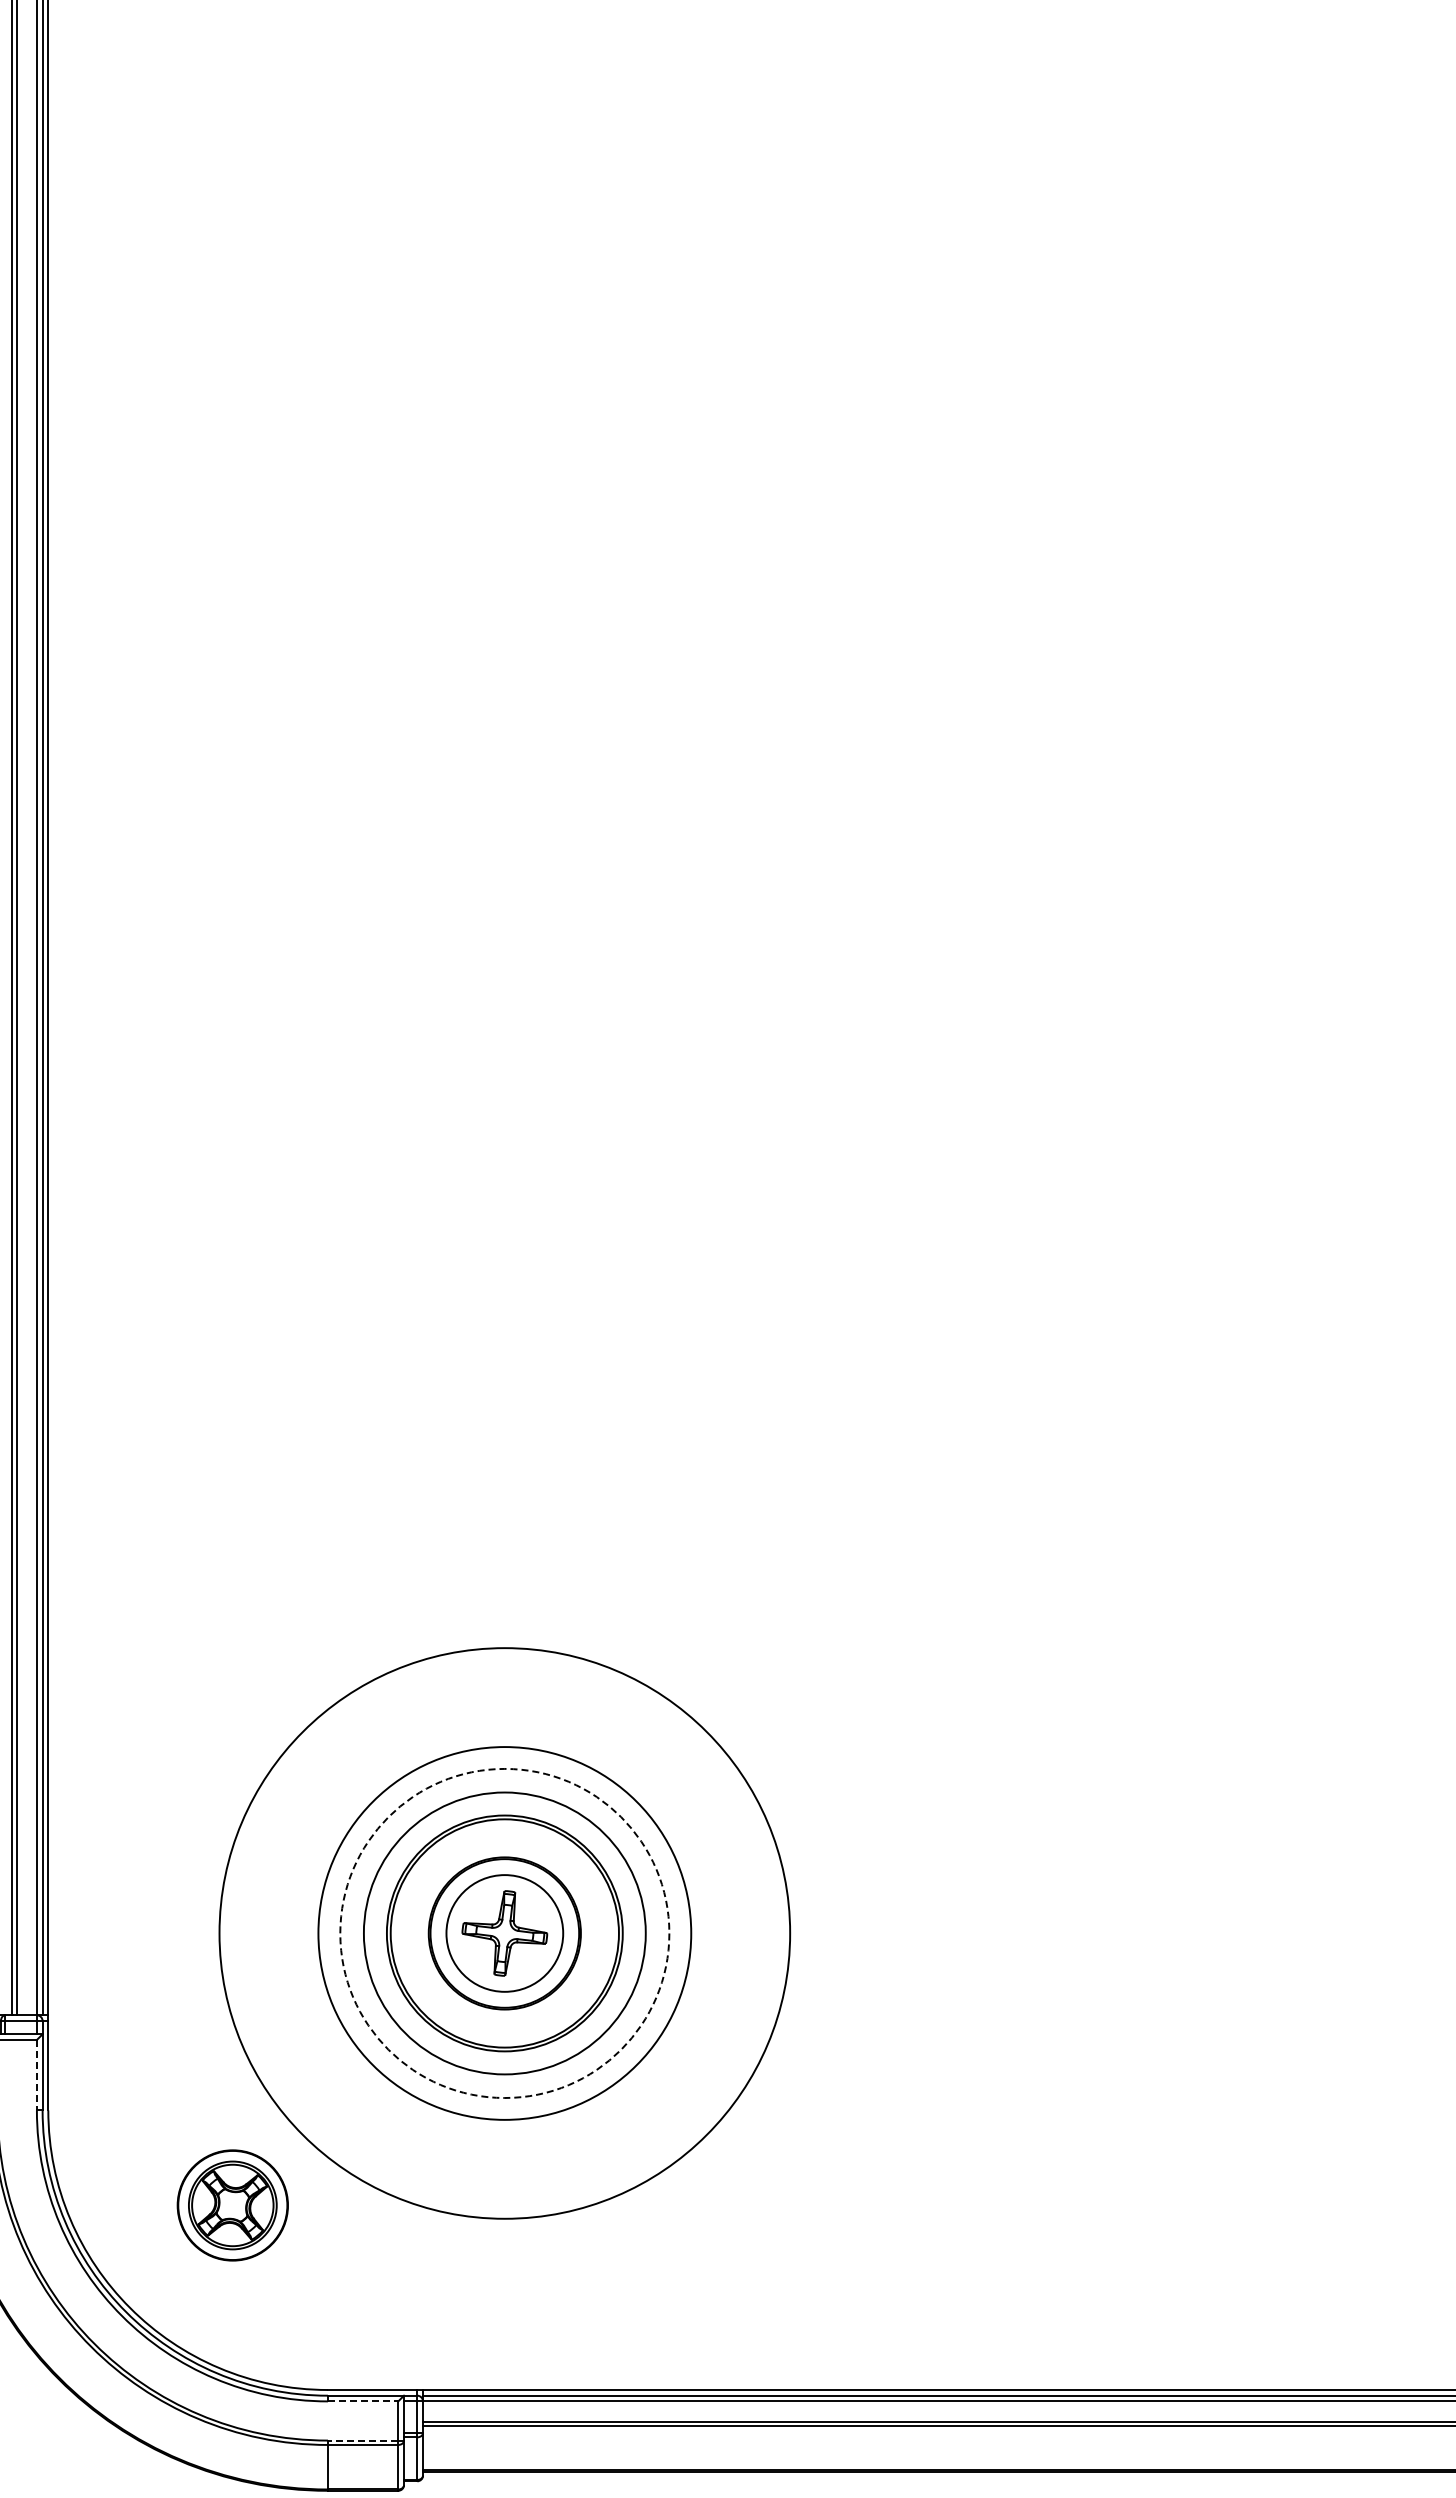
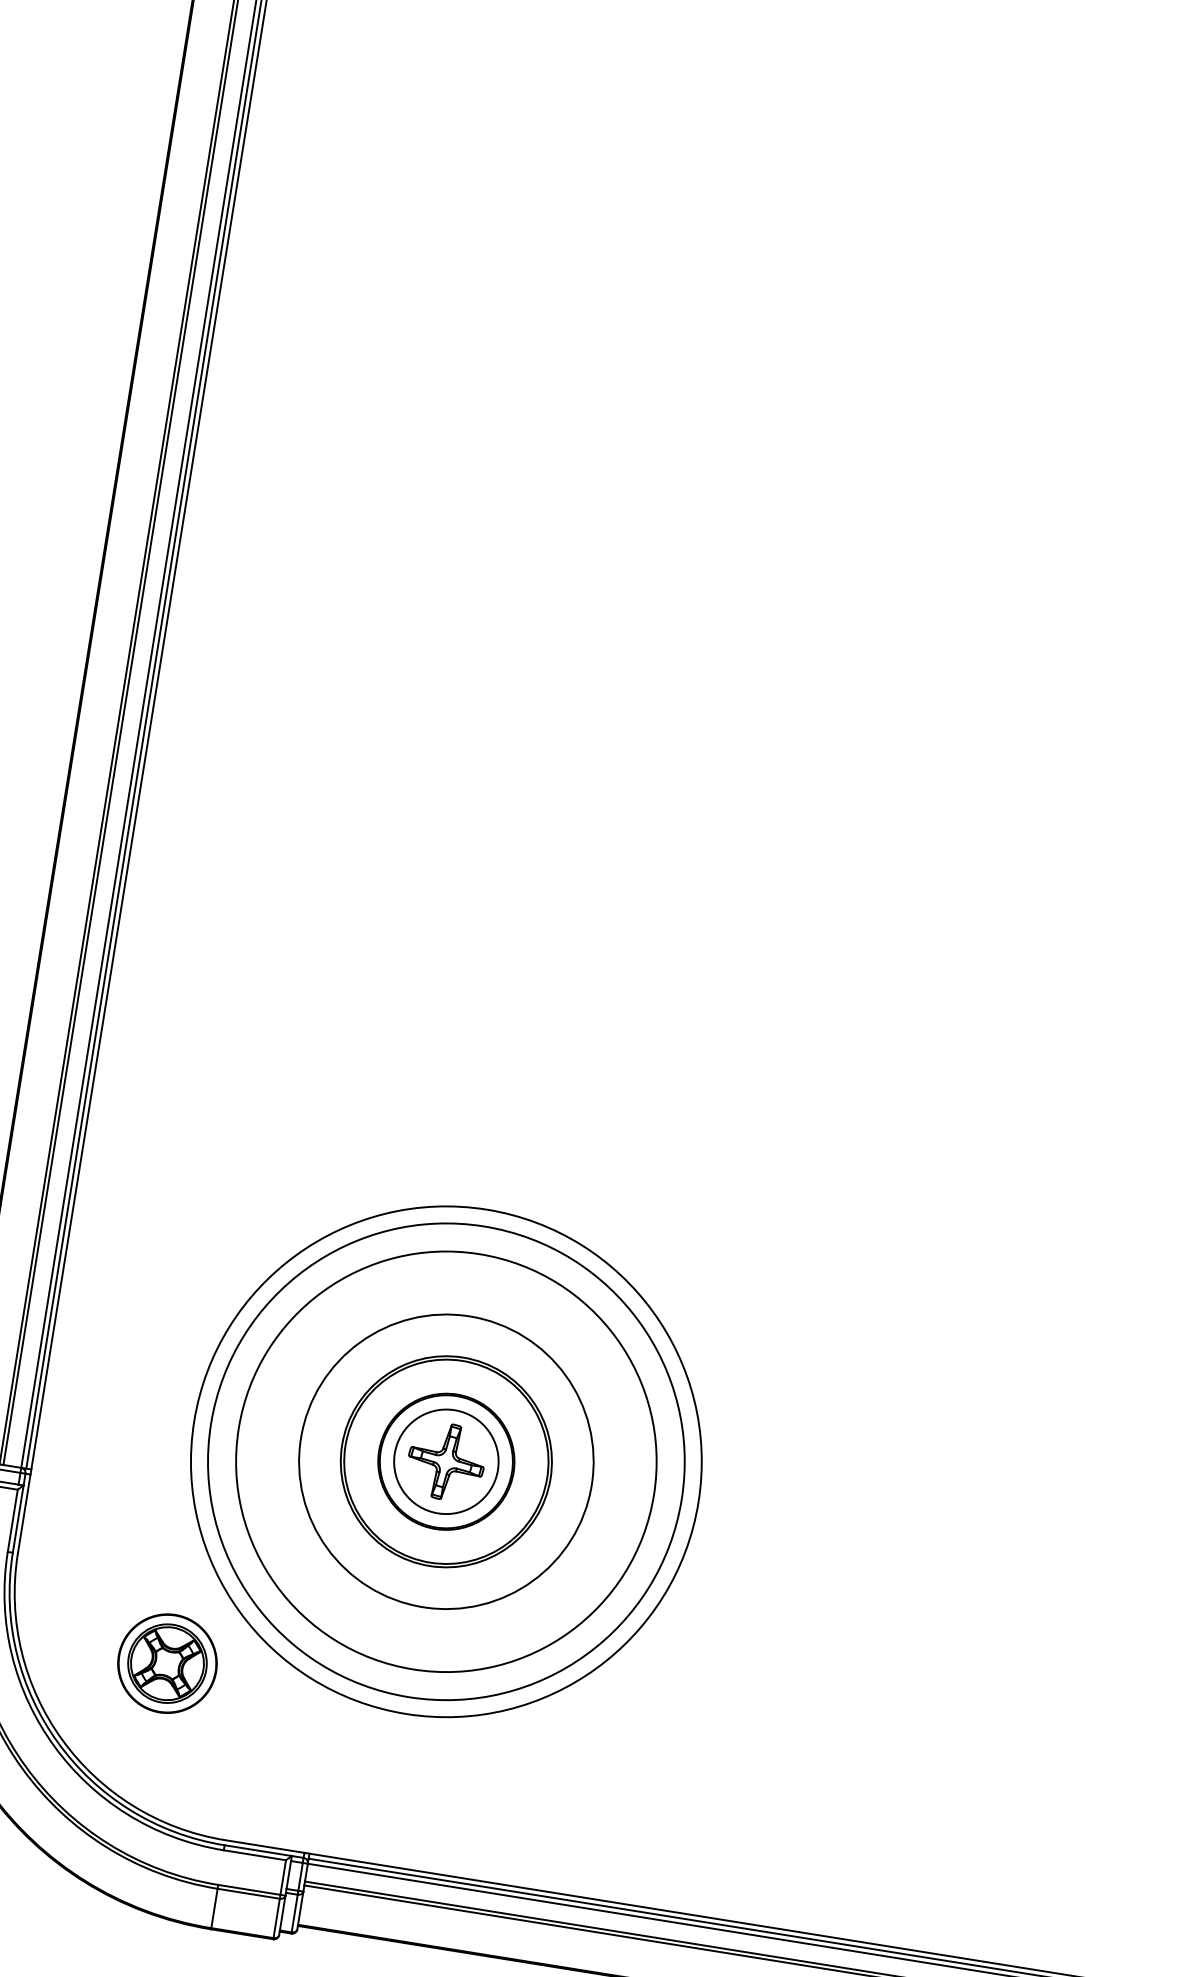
circle: (504, 1933) -> (446, 1461), dashed -> solid
circle: (504, 1933) -> (446, 1461), size x1.43
circle: (504, 1933) -> (446, 1461), size x1.67
line: (36, 2075) -> (12, 1521), dashed -> solid
line: (363, 2401) -> (255, 1855), dashed -> solid
line: (362, 2440) -> (248, 1889), dashed -> solid

